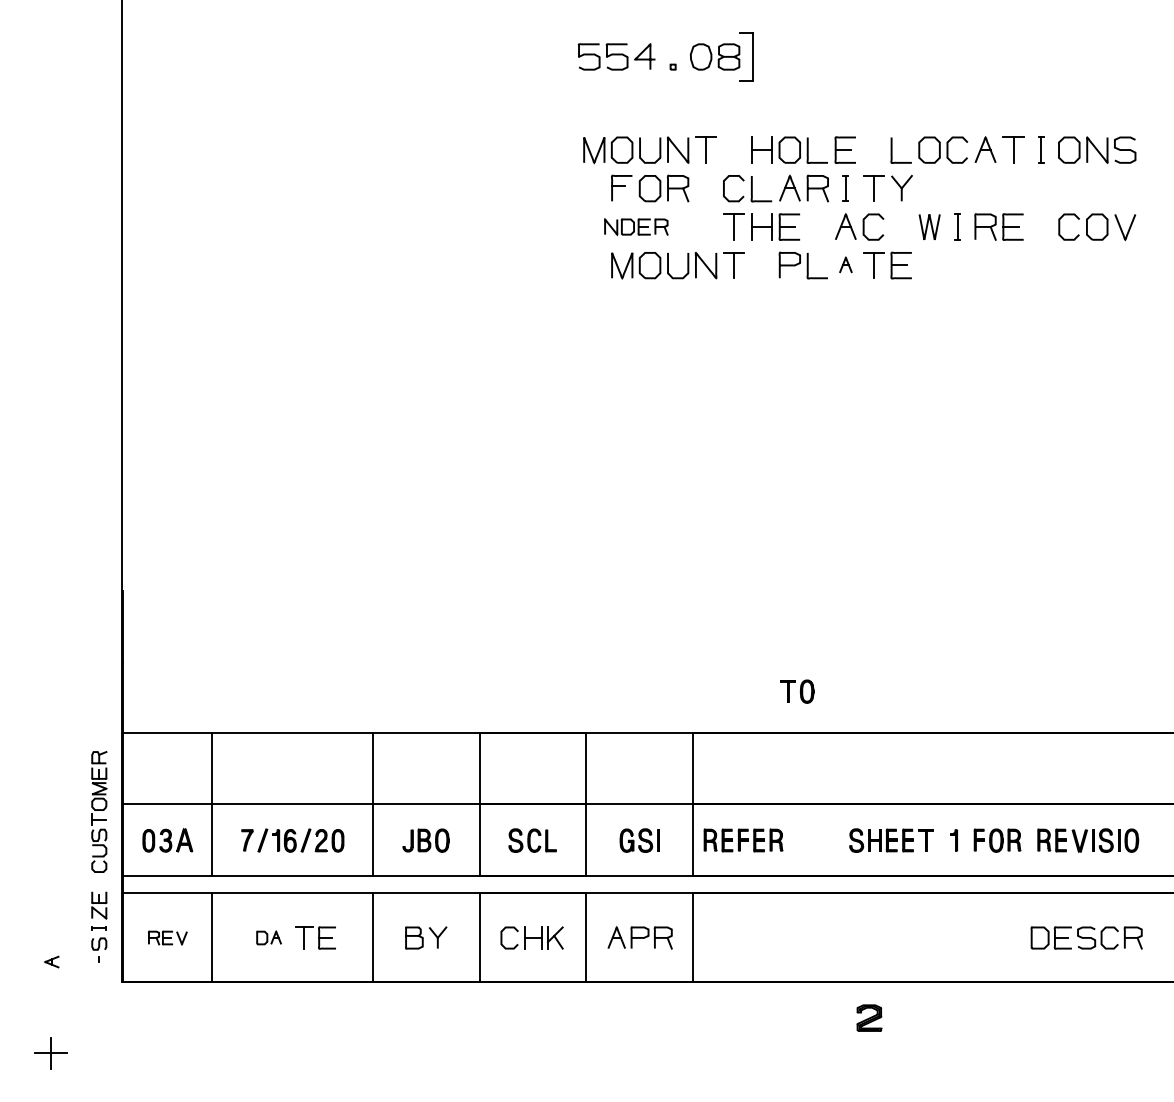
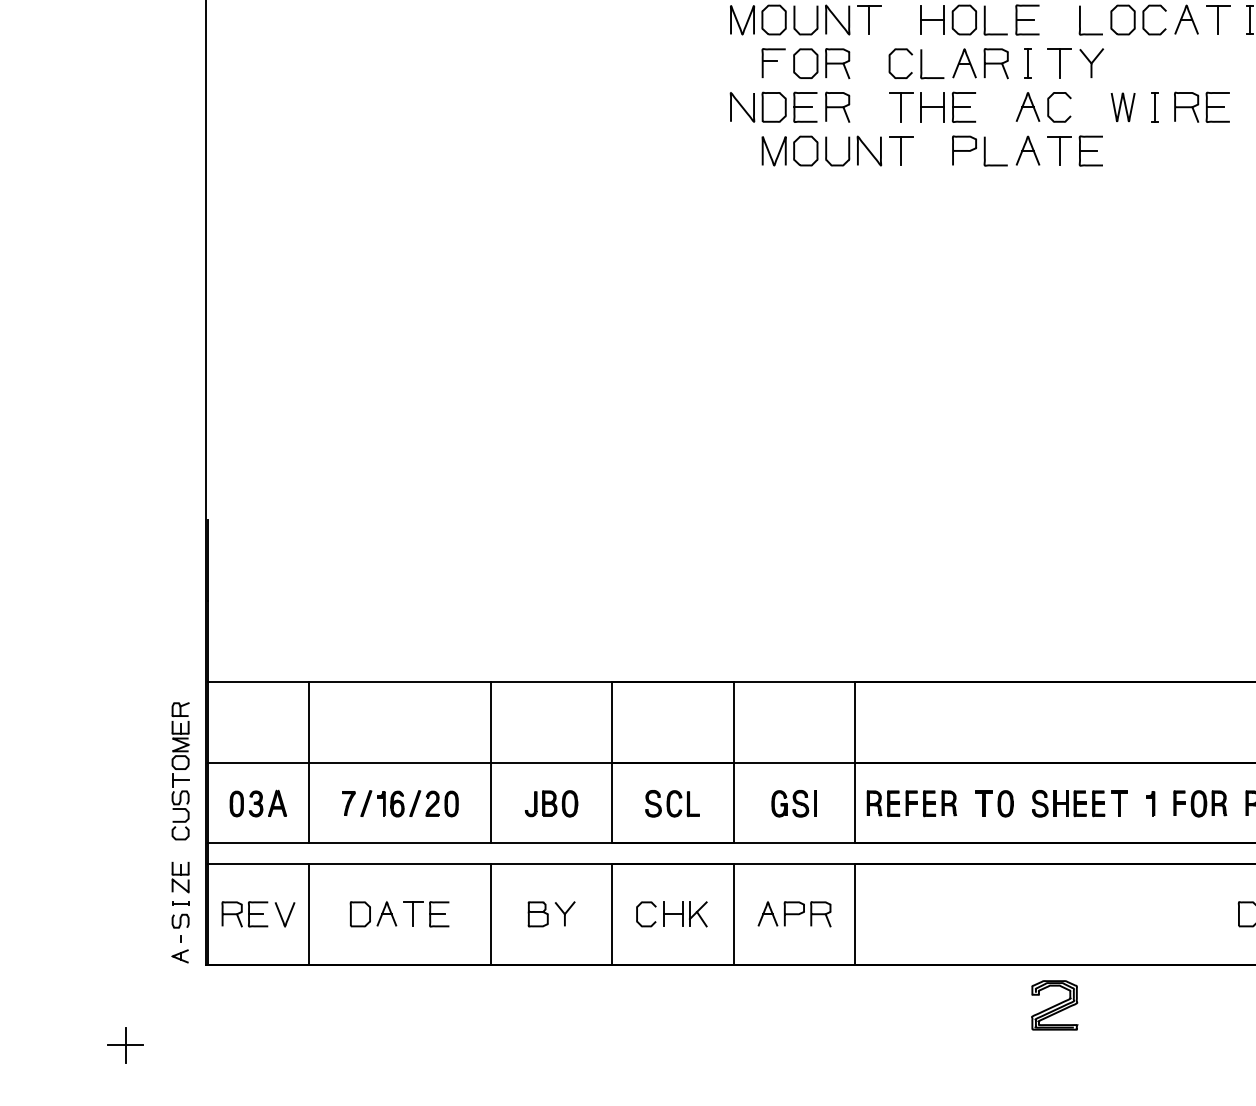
part: (636, 226) -> (790, 106), size x1.67
part: (845, 264) -> (1027, 149), size x1.67
part: (797, 691) -> (994, 803), moved
part: (167, 937) -> (258, 913), size x1.67
part: (268, 937) -> (372, 913), size x1.67
part: (51, 961) -> (179, 955), moved
part: (869, 1017) -> (1054, 1004), size x1.67

